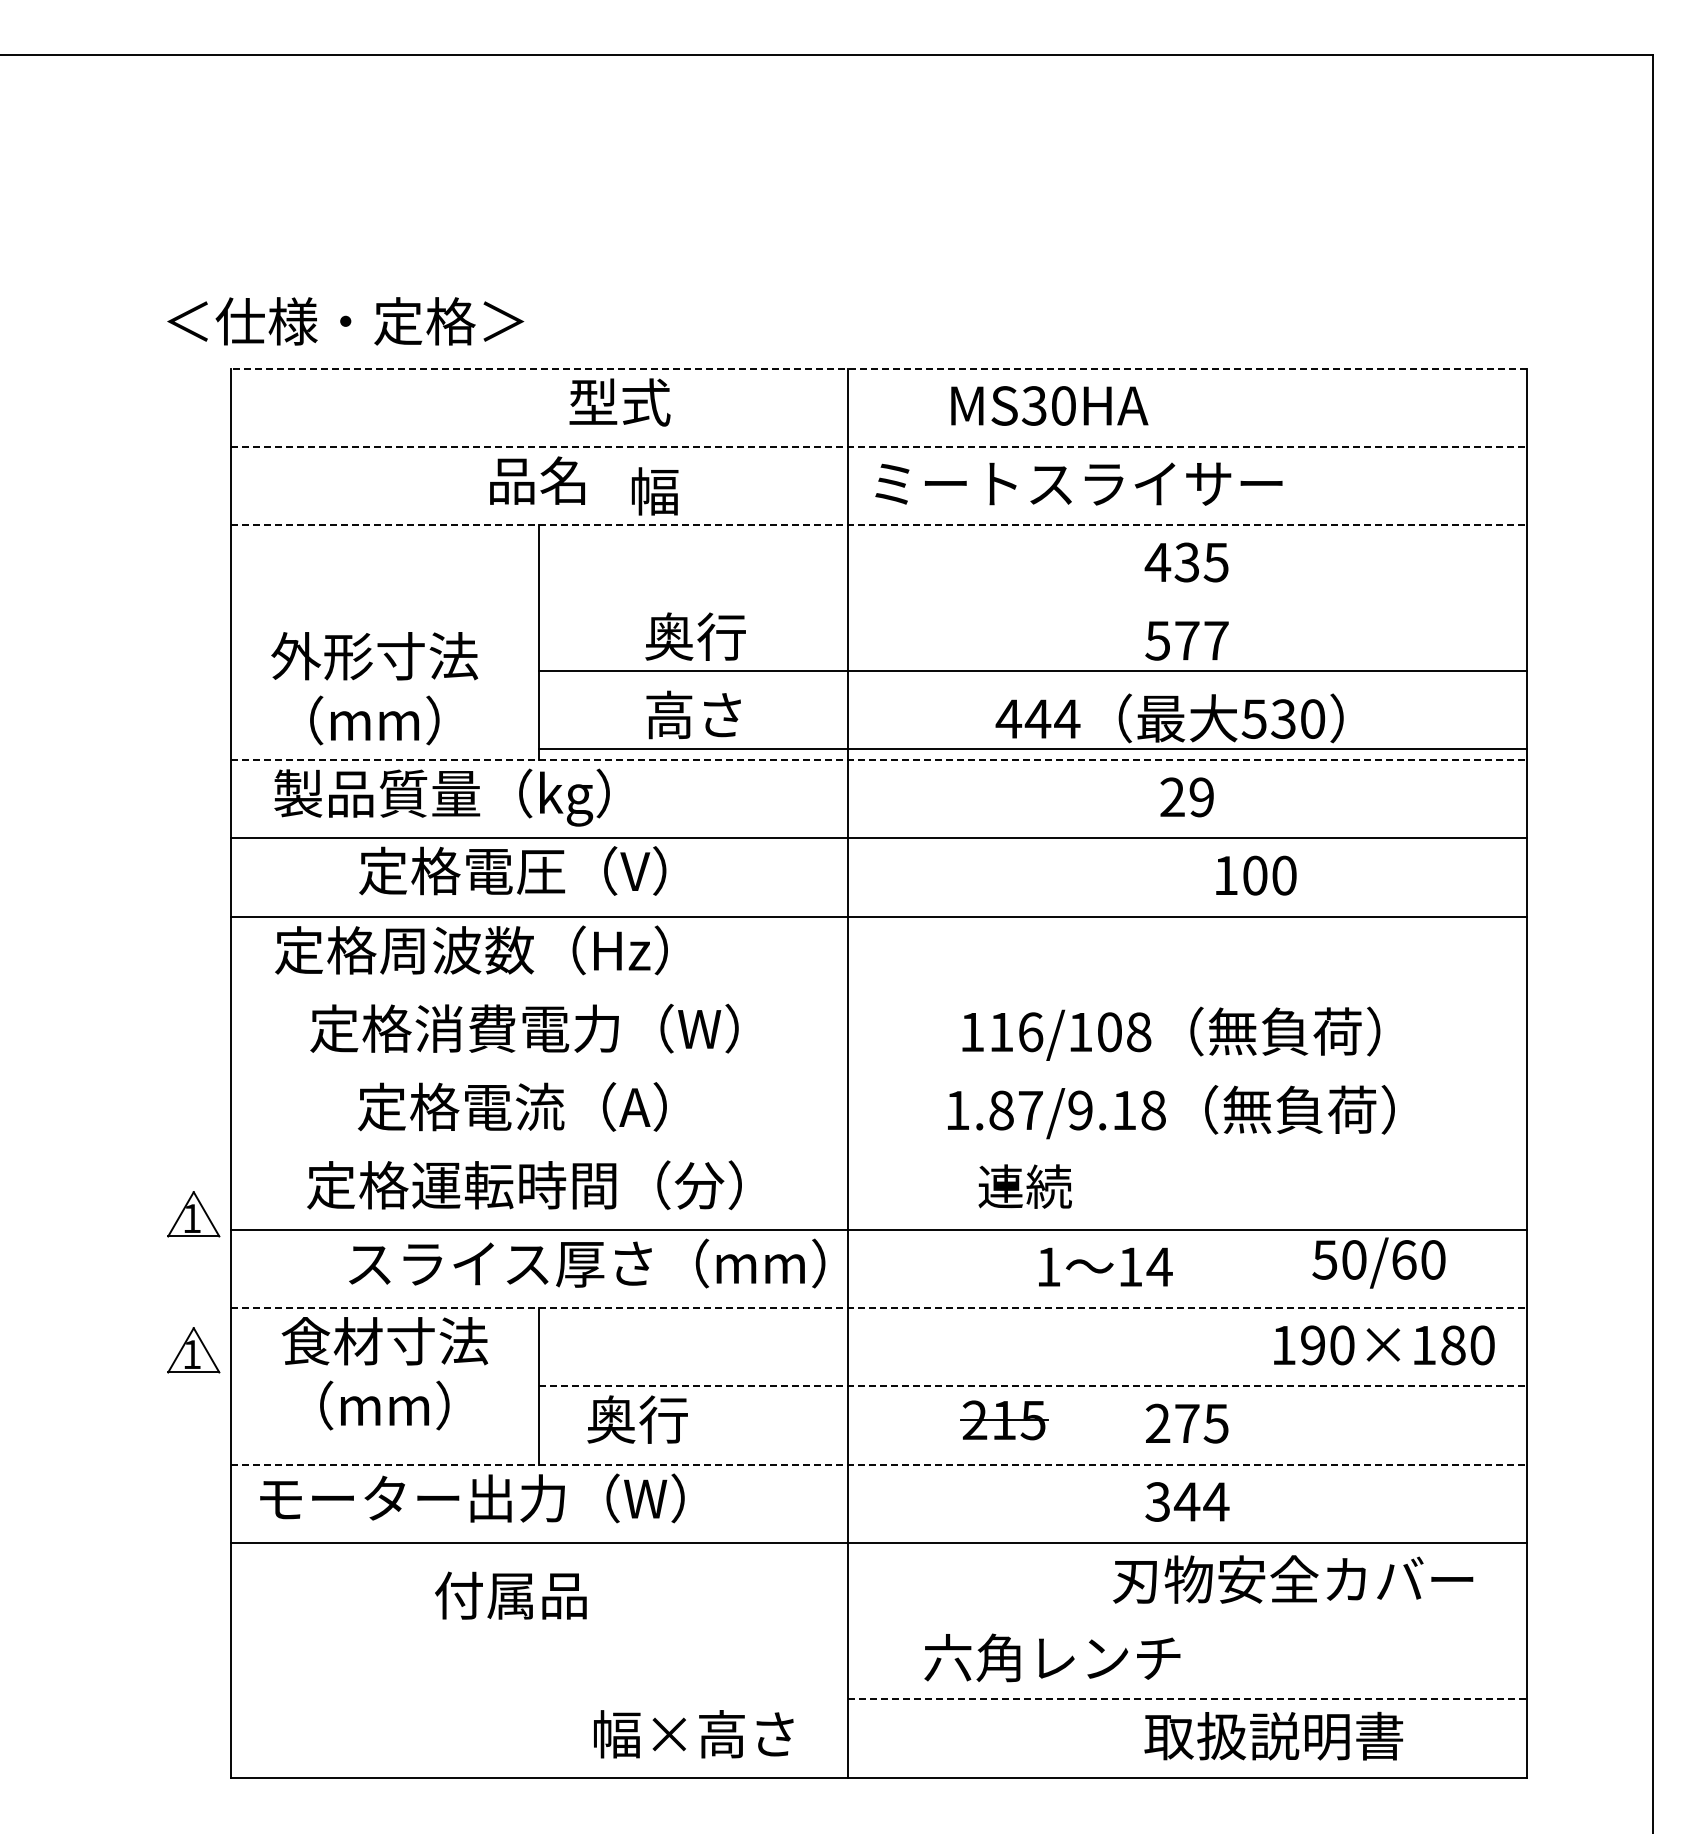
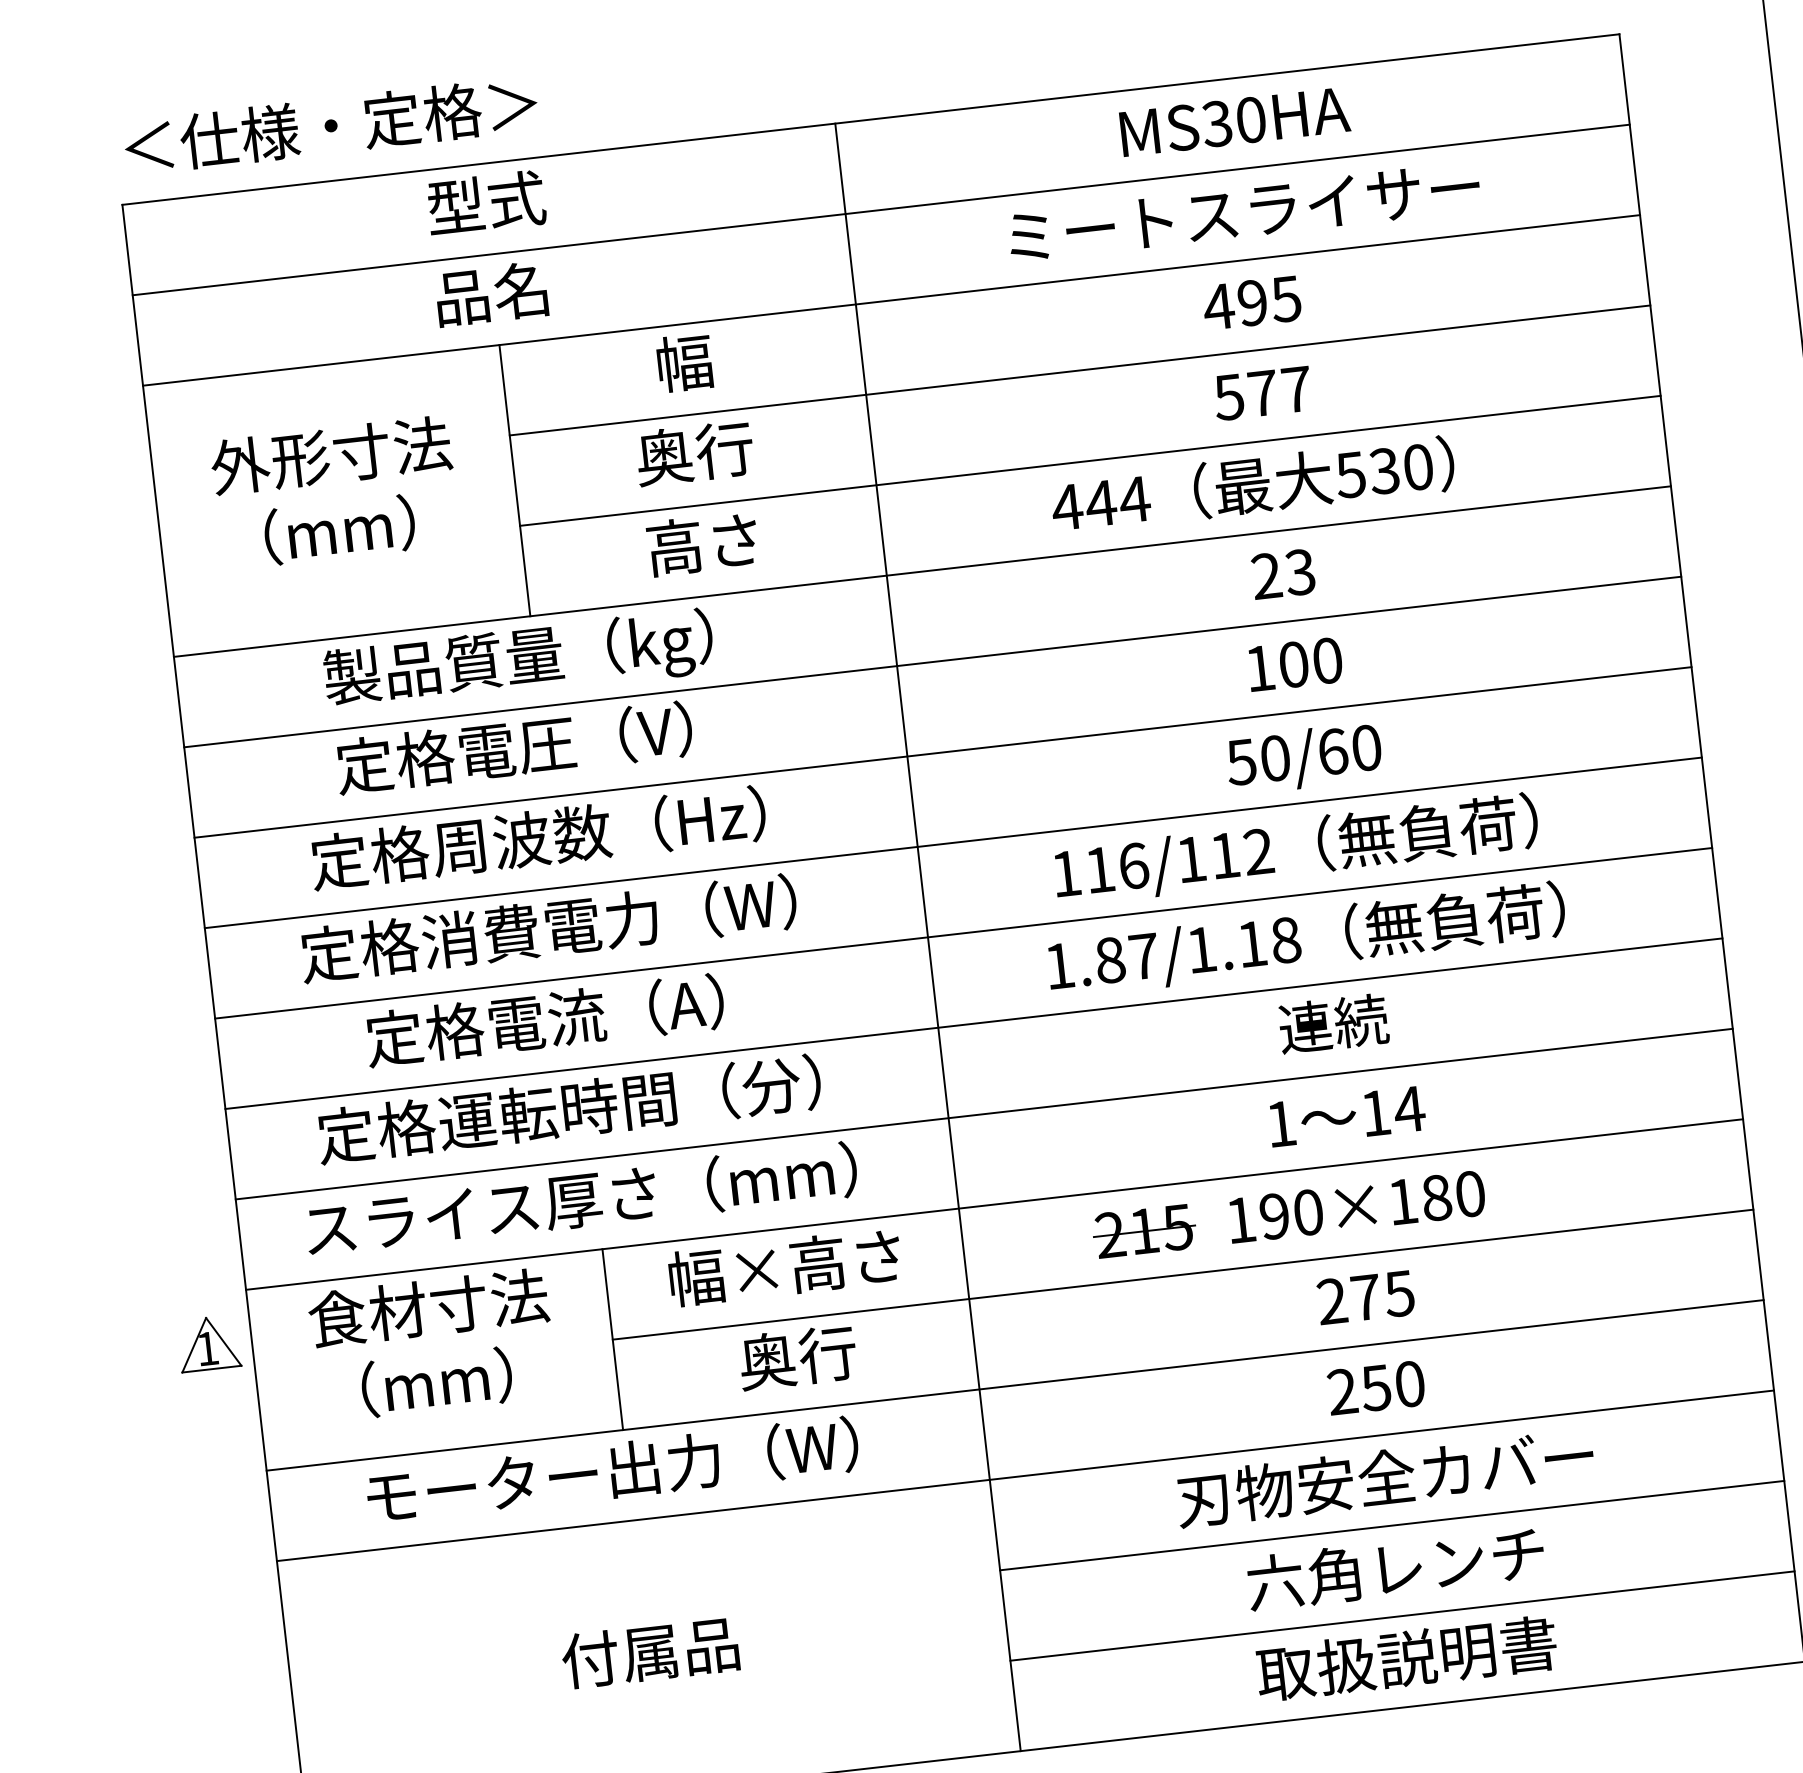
text: (345, 321) -> (330, 126), moved
line: (878, 368) -> (870, 119), dashed -> solid
text: (619, 402) -> (485, 203), moved
text: (1049, 405) -> (1234, 121), moved
line: (879, 446) -> (882, 209), dashed -> solid
text: (1078, 483) -> (1243, 211), moved
text: (654, 491) -> (684, 363), moved
line: (879, 525) -> (892, 300), dashed -> solid
text: (1186, 562) -> (1251, 303), 435 -> 495
line: (1032, 671) -> (1079, 370), moved
text: (374, 688) -> (335, 492), moved
line: (1032, 748) -> (1089, 460), moved
line: (879, 759) -> (923, 571), dashed -> solid
text: (441, 797) -> (518, 661), moved
text: (1201, 797) -> (1300, 572), 29 -> 23
text: (1256, 875) -> (1295, 664), moved
text: (471, 950) -> (538, 838), moved
line: (878, 994) -> (952, 842), added
text: (1124, 1032) -> (1242, 854), 116/108 -> 116/112
line: (878, 1073) -> (963, 933), added
text: (1080, 1110) -> (1201, 949), 1.87/9.18 -> 1.87/1.18
line: (878, 1151) -> (973, 1023), added
text: (1024, 1186) -> (1332, 1023), moved
part: (193, 1214) -> (190, 1186), removed
text: (1378, 1262) -> (1303, 758), moved
text: (587, 1263) -> (581, 1199), moved
text: (1105, 1266) -> (1346, 1115), moved
line: (879, 1307) -> (995, 1203), dashed -> solid
text: (1384, 1345) -> (1357, 1207), moved
line: (1033, 1386) -> (1183, 1274), dashed -> solid
text: (637, 1419) -> (797, 1357), moved
part: (1004, 1420) -> (1144, 1231), moved
line: (879, 1464) -> (1015, 1385), dashed -> solid
text: (472, 1498) -> (612, 1470), moved
text: (1187, 1501) -> (1376, 1387), 344 -> 250
text: (1293, 1579) -> (1385, 1477), moved
text: (510, 1595) -> (649, 1652), moved
line: (1186, 1621) -> (1391, 1526), added
text: (1052, 1657) -> (1395, 1567), moved
line: (1187, 1699) -> (1402, 1616), dashed -> solid
text: (693, 1734) -> (784, 1267), moved
text: (1273, 1735) -> (1406, 1657), moved

